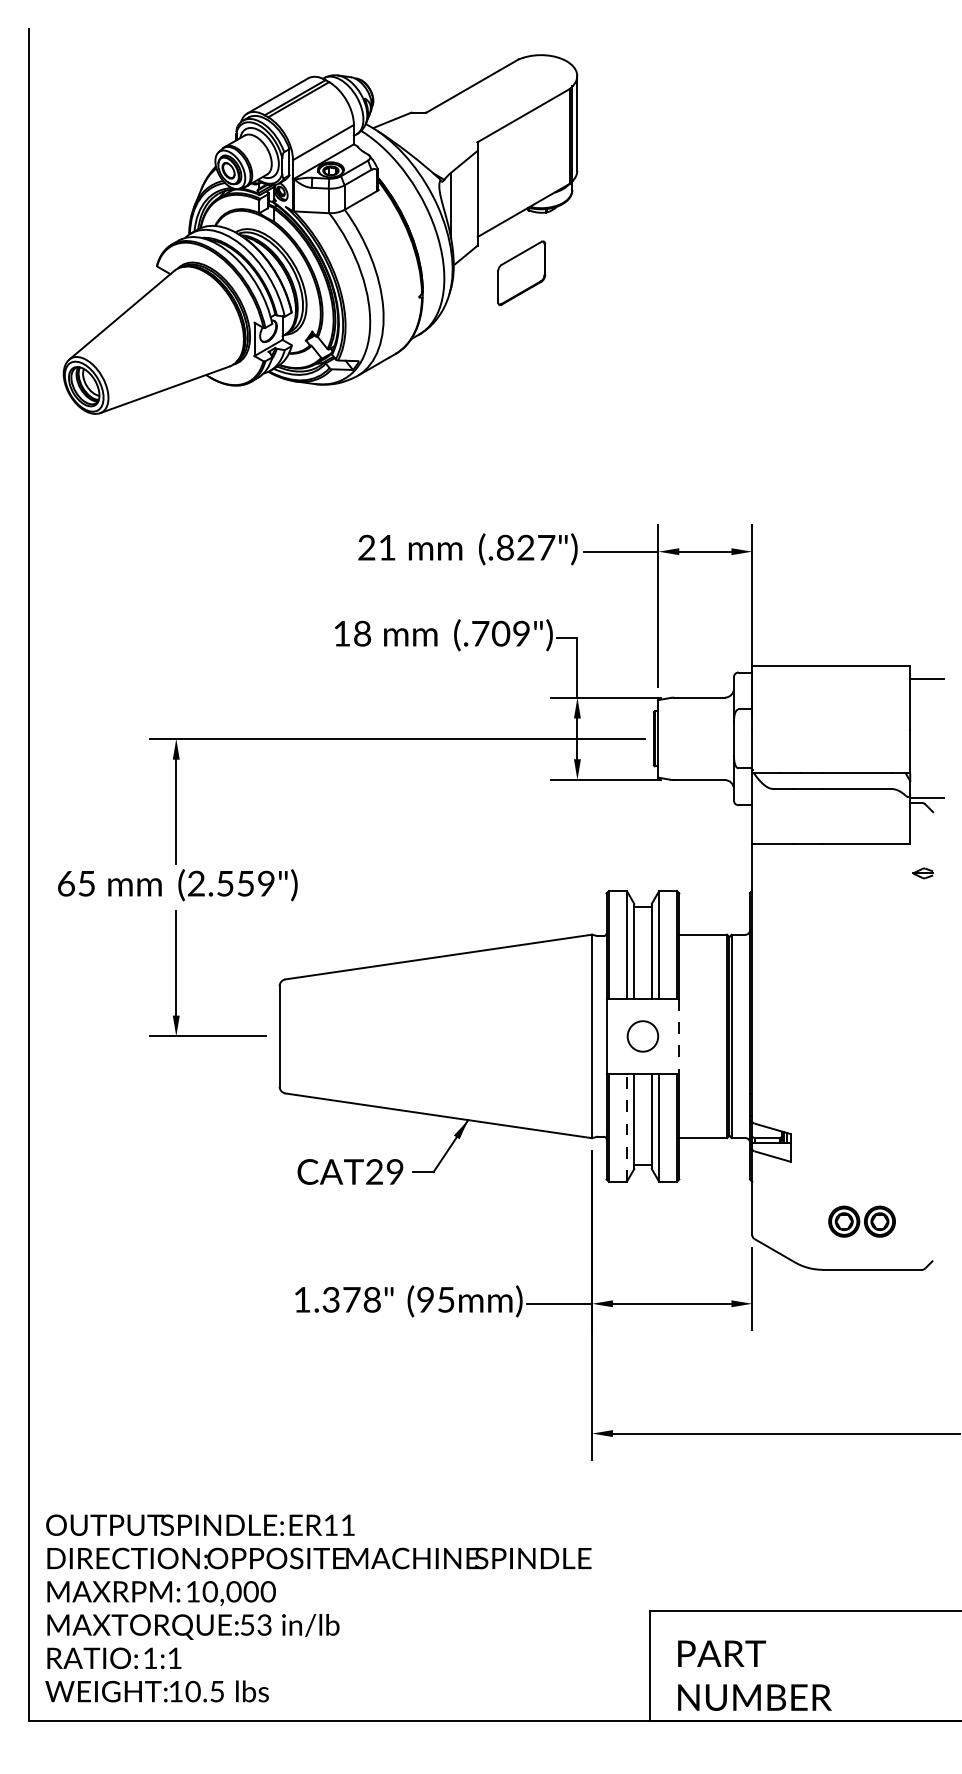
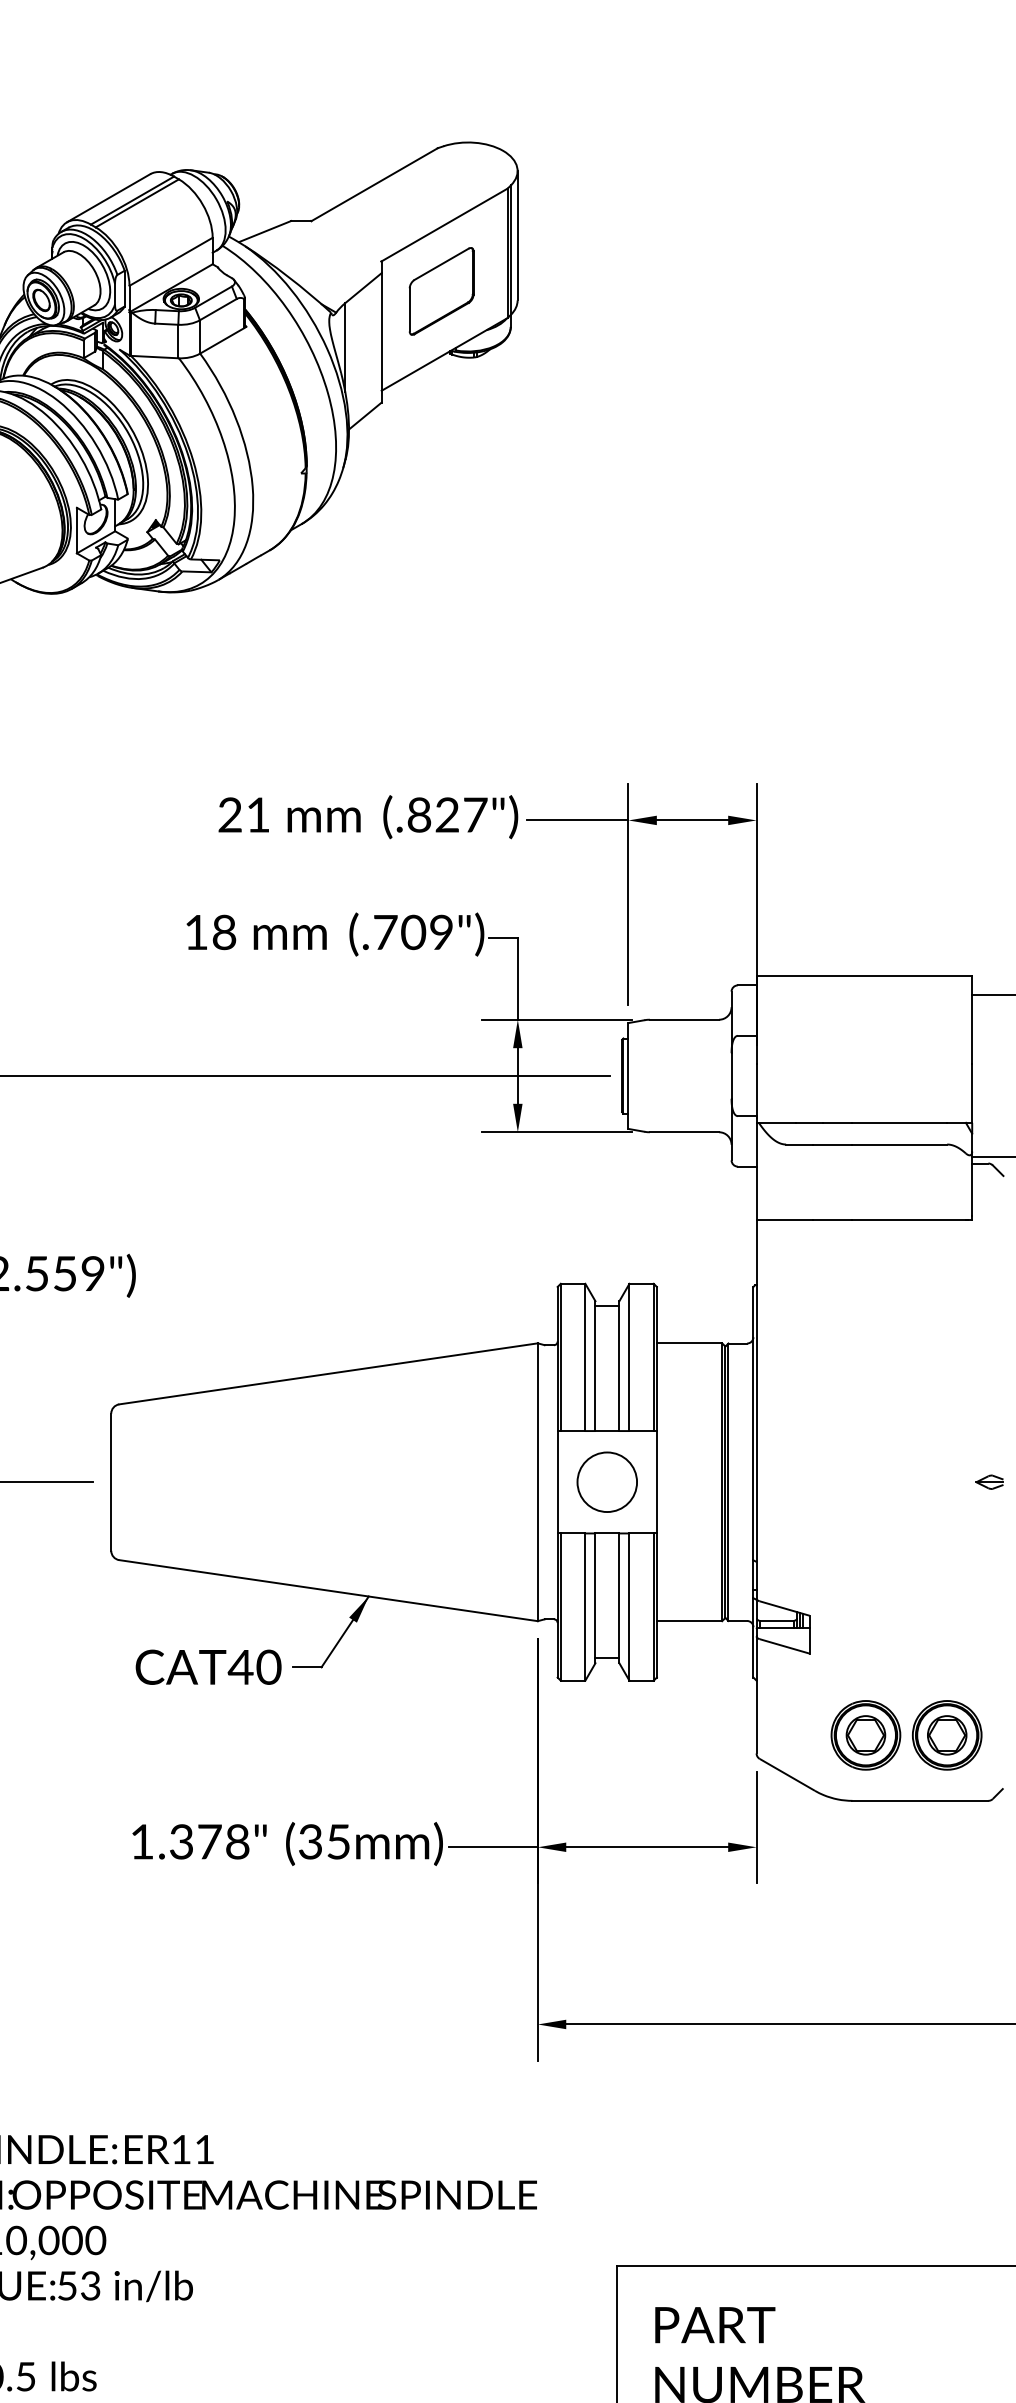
part: (521, 272) -> (441, 290), moved
part: (922, 873) -> (988, 1482), moved
circle: (642, 1036) -> (606, 1482), size x1.43
line: (679, 1036) -> (657, 1482), dashed -> solid
line: (626, 1127) -> (584, 1606), dashed -> solid
text: (384, 1171) -> (254, 1666), CAT29 -> CAT40
part: (861, 1221) -> (905, 1734), size x1.67
text: (425, 1299) -> (310, 1841), (95mm) -> (35mm)

